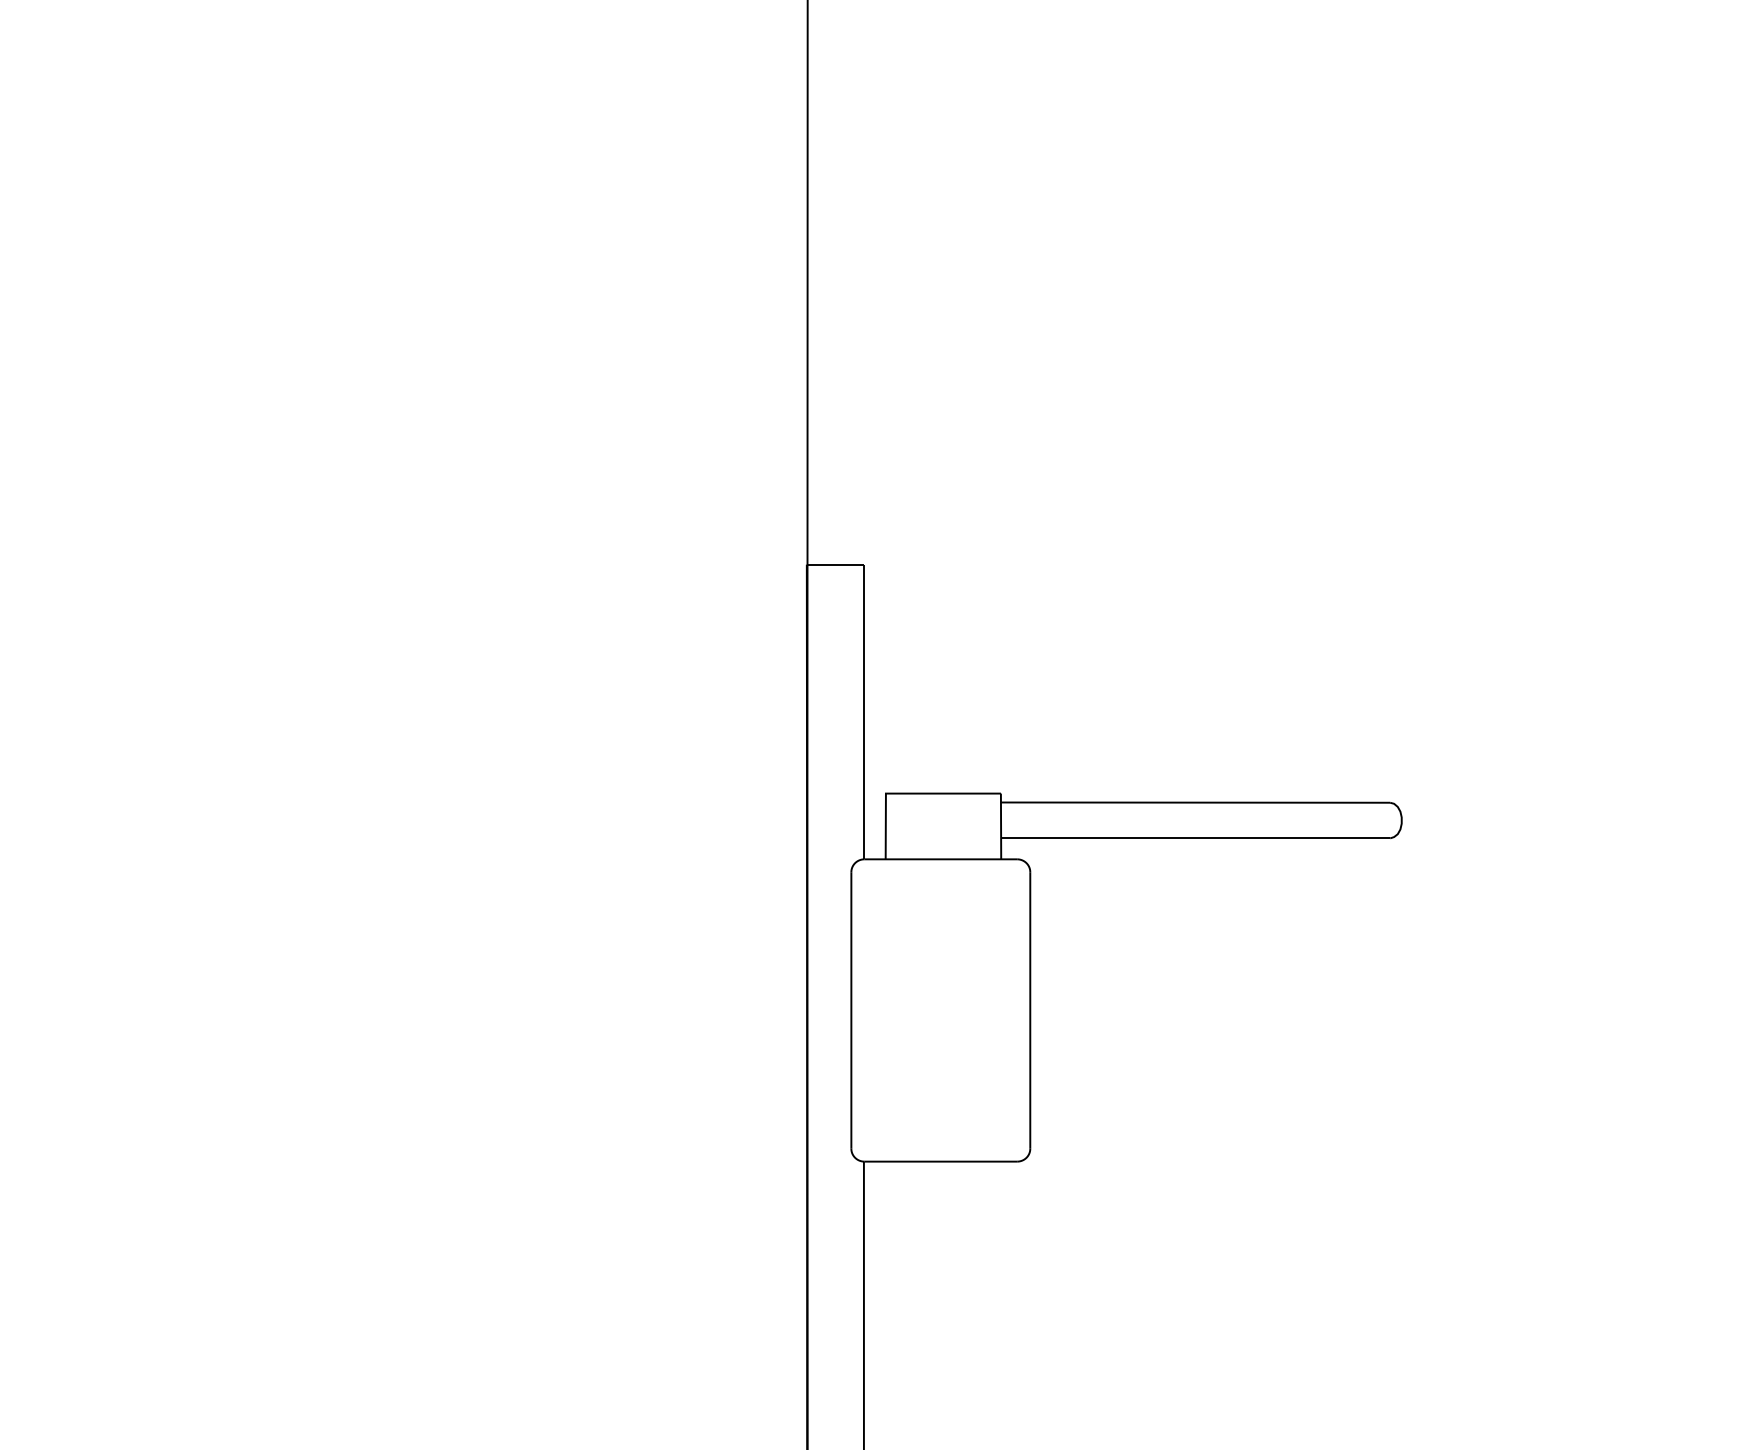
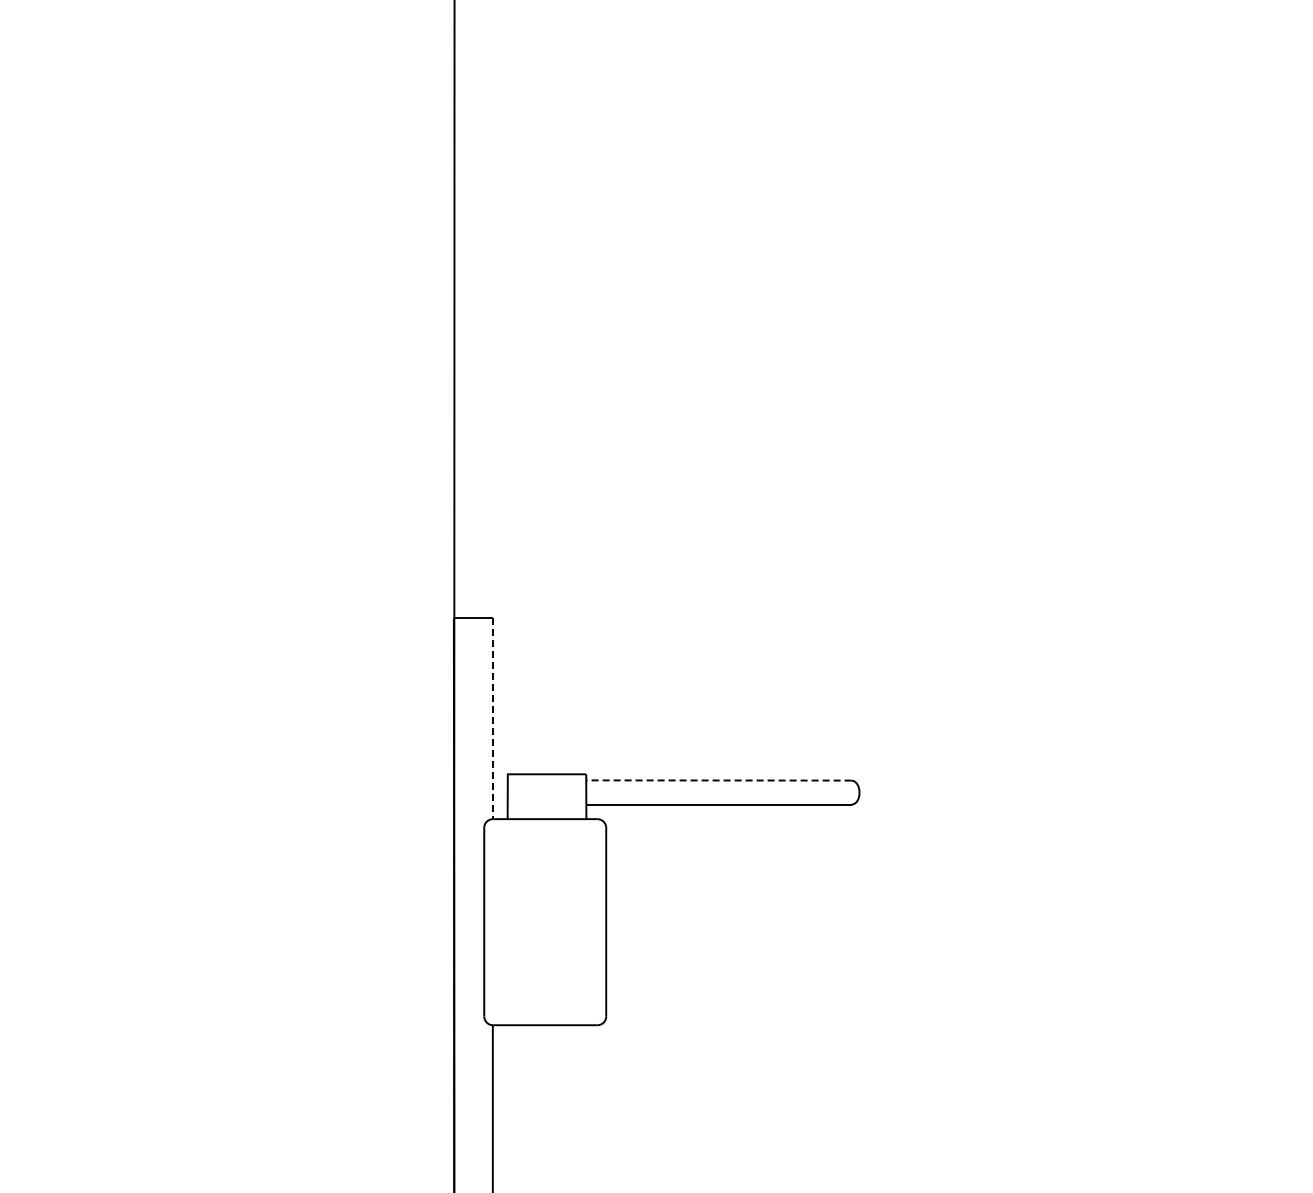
line: (863, 713) -> (492, 719), solid -> dashed
line: (1194, 802) -> (718, 780), solid -> dashed

